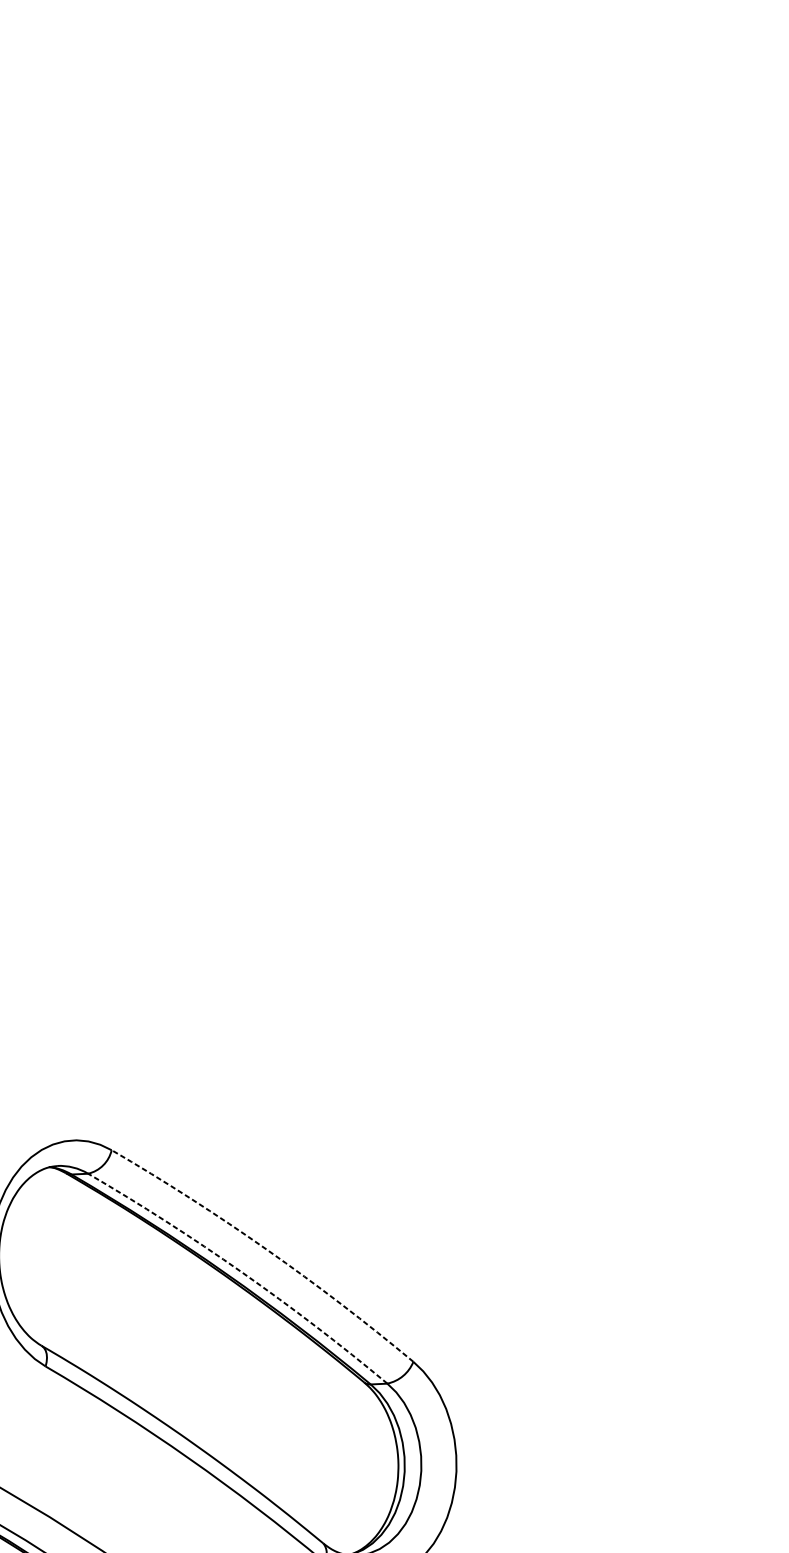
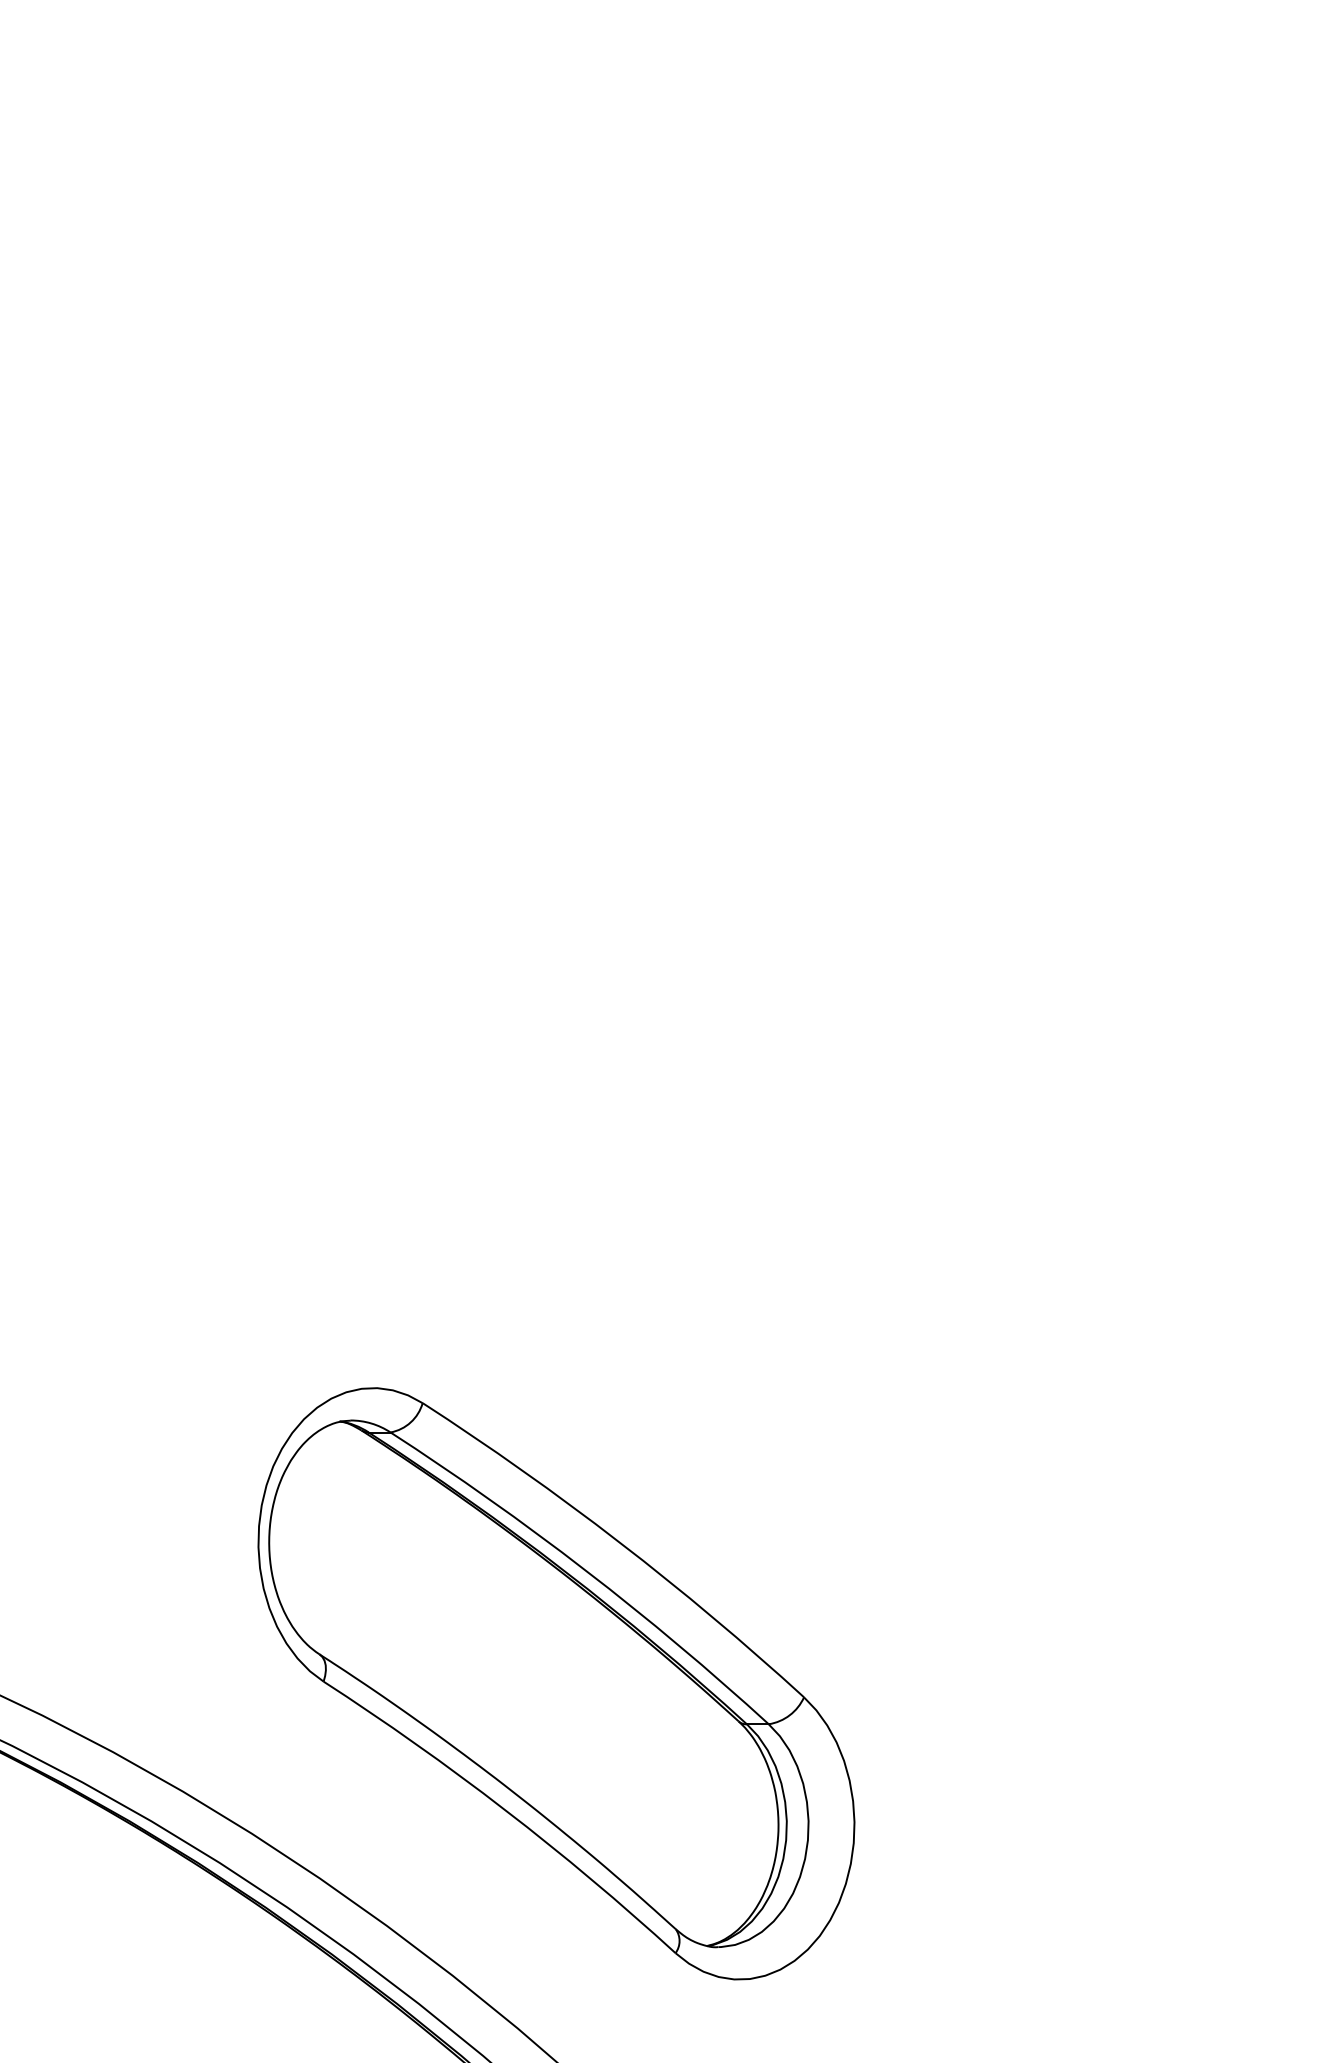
arc: (266, 1249) -> (619, 1542), dashed -> solid
arc: (241, 1272) -> (585, 1570), dashed -> solid

